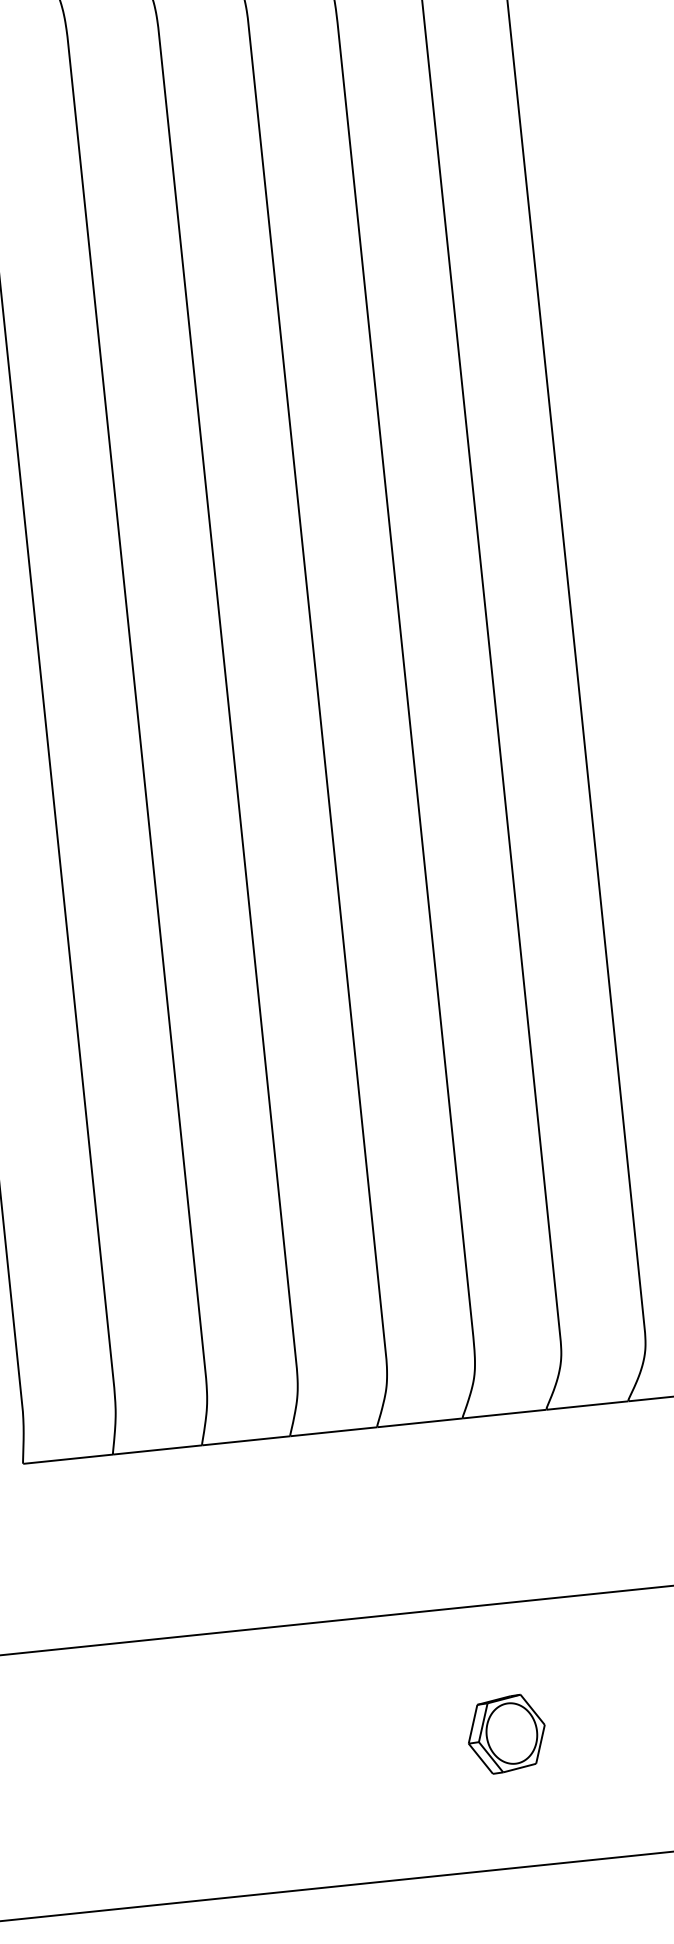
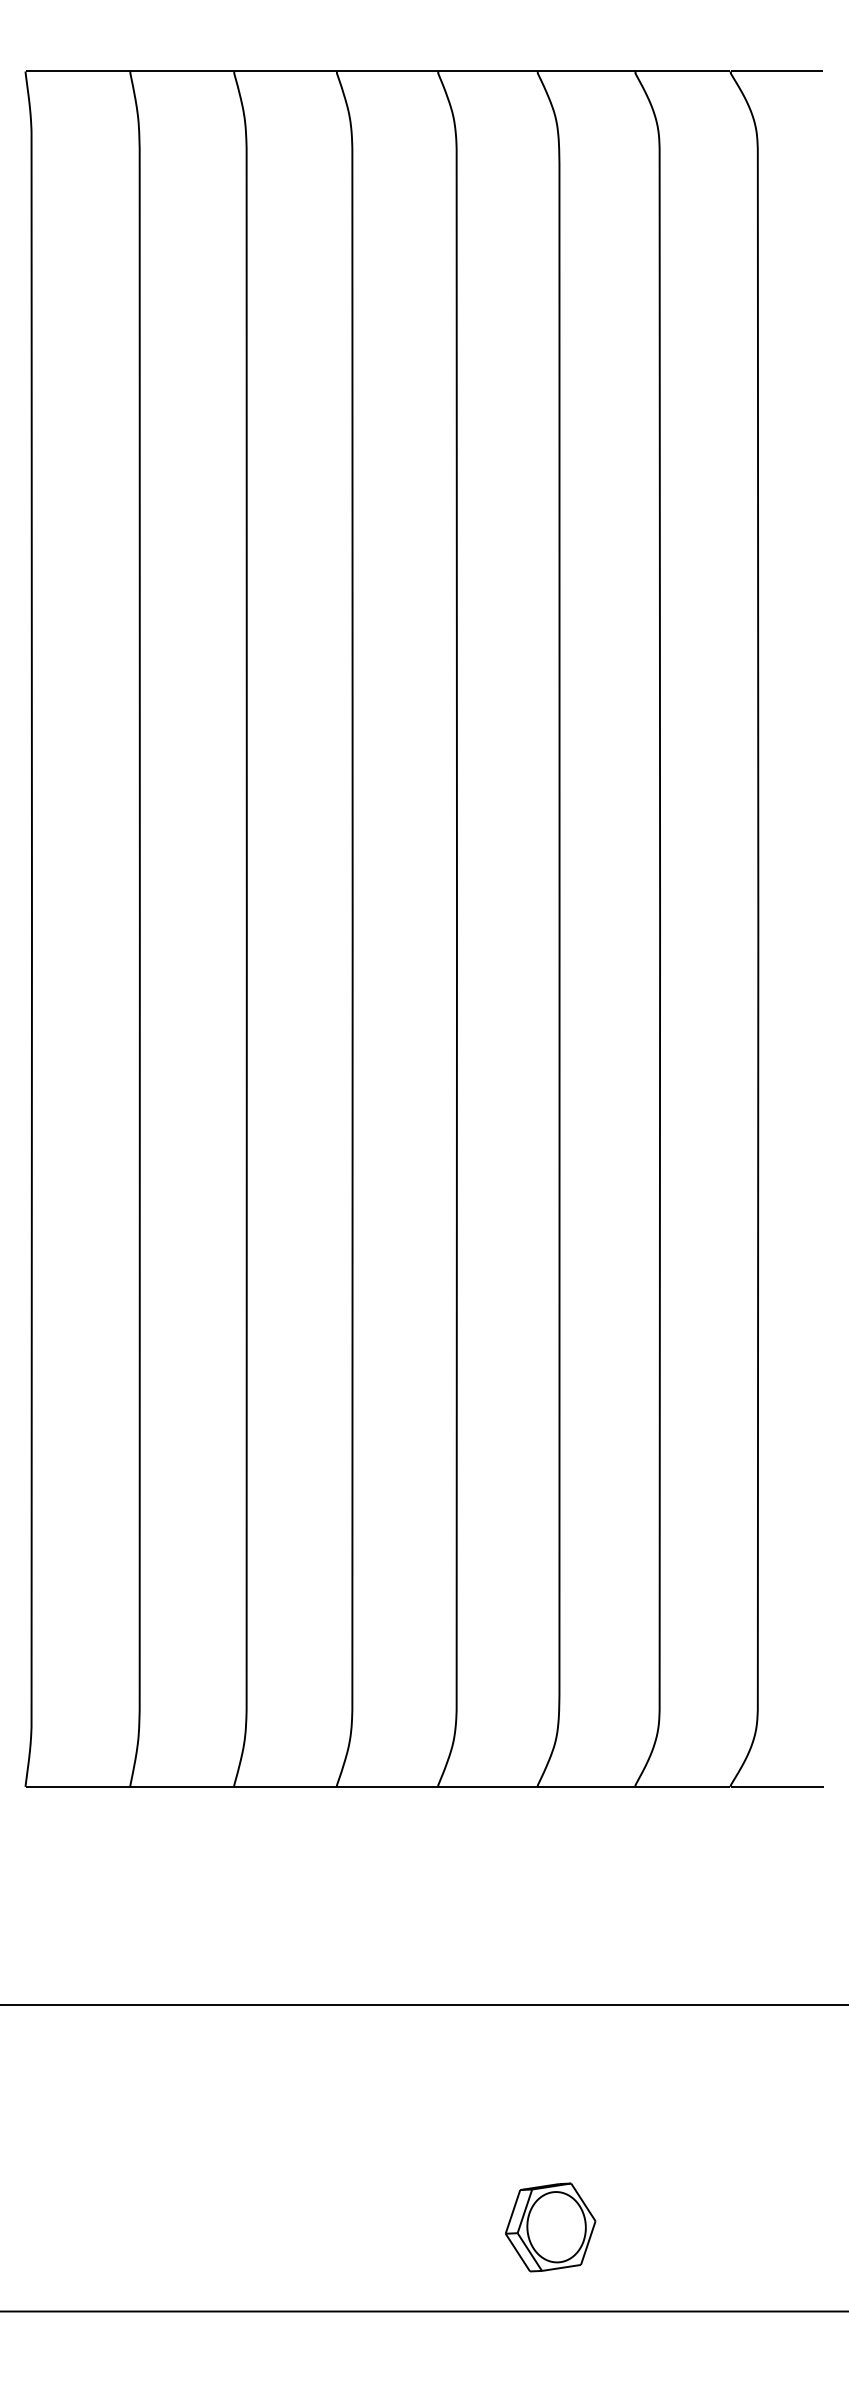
part: (506, 1734) -> (550, 2227), moved

